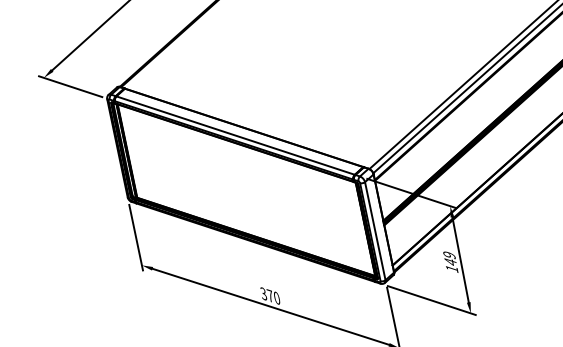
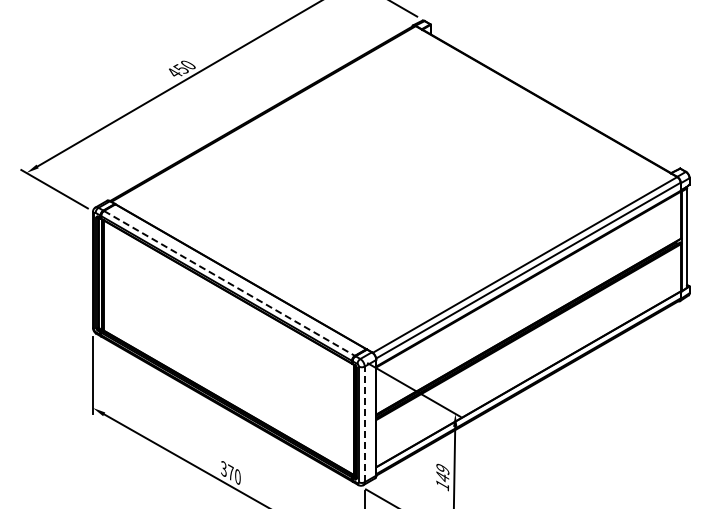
line: (235, 135) -> (229, 283), solid -> dashed
line: (375, 231) -> (364, 424), solid -> dashed

